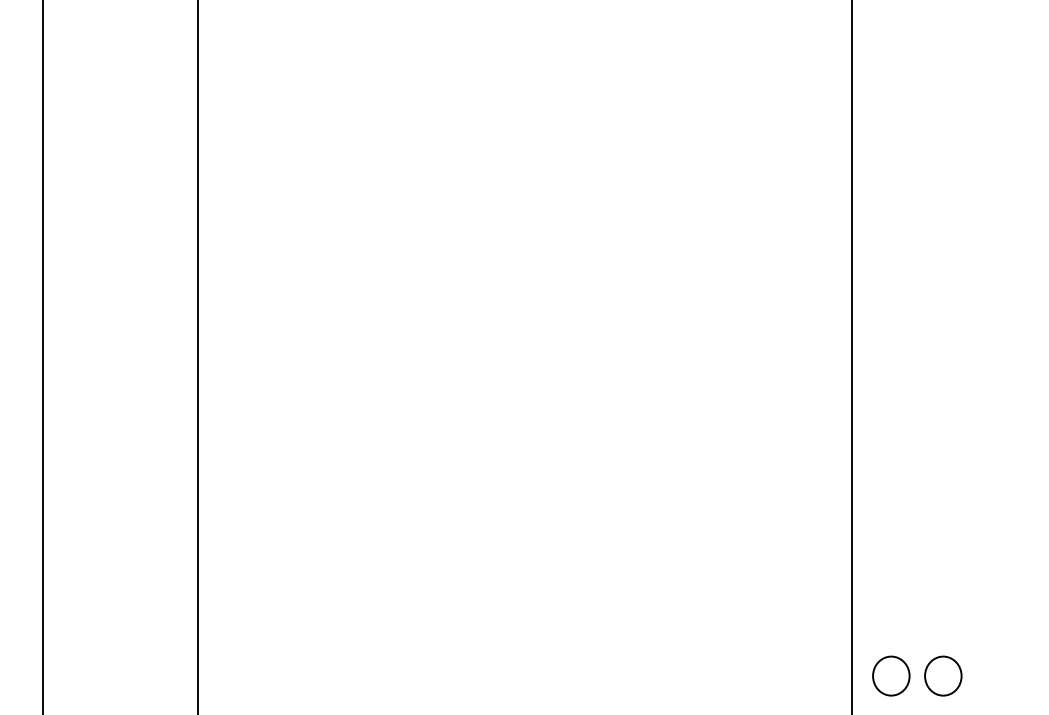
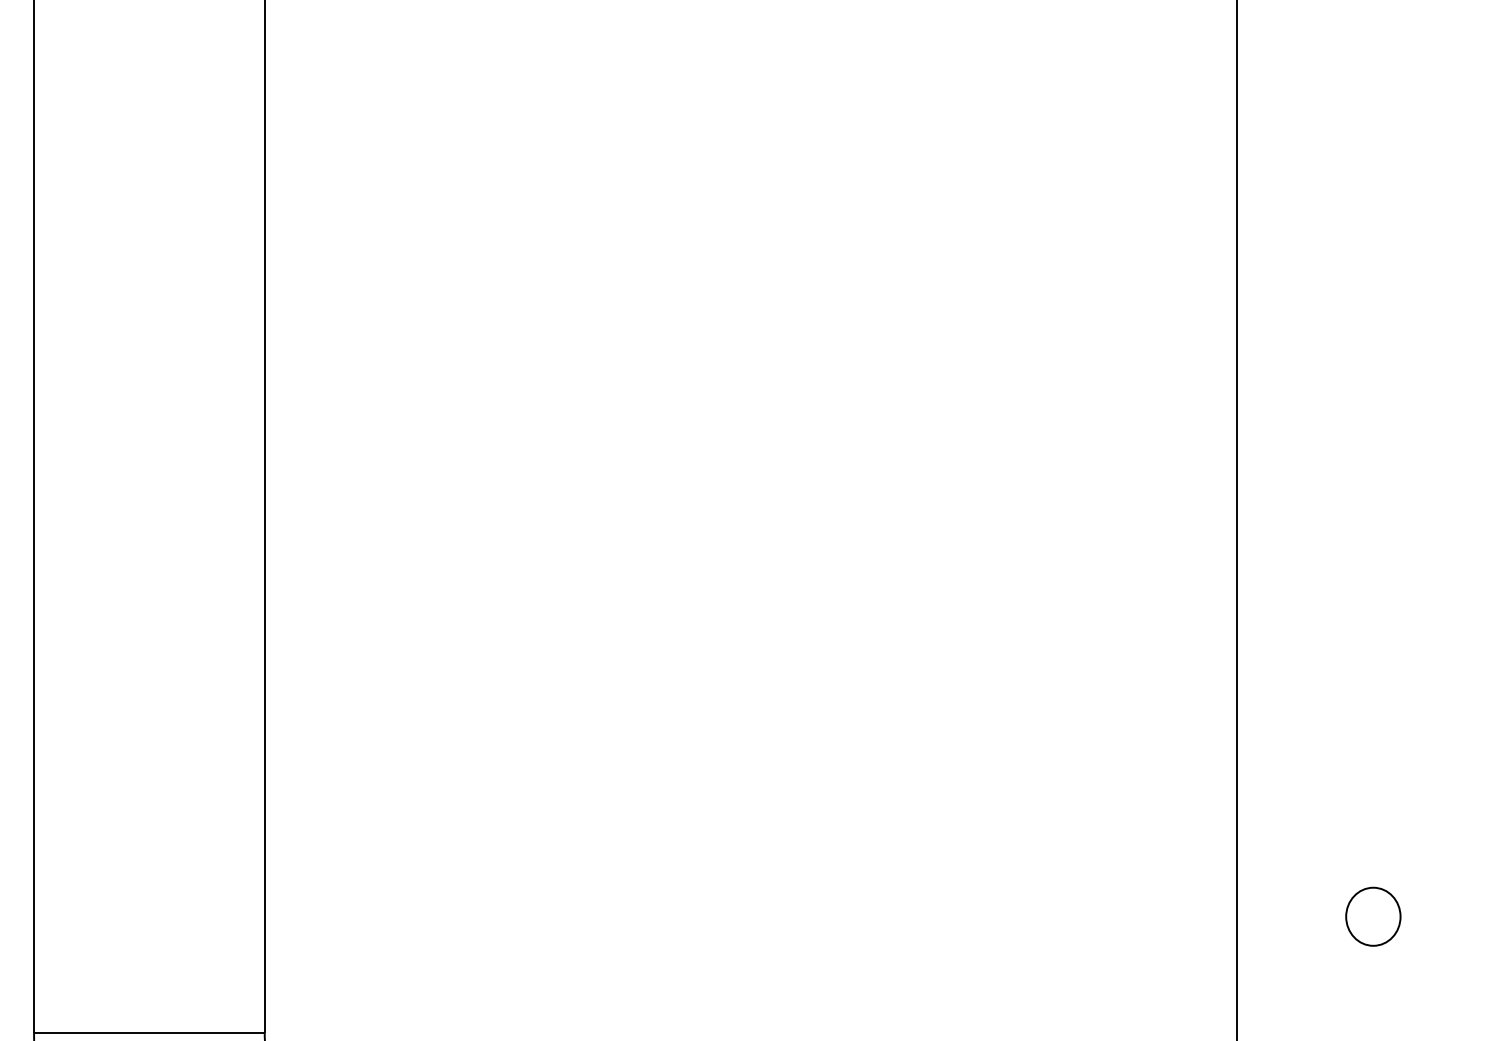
part: (891, 675) -> (1296, 915), removed

